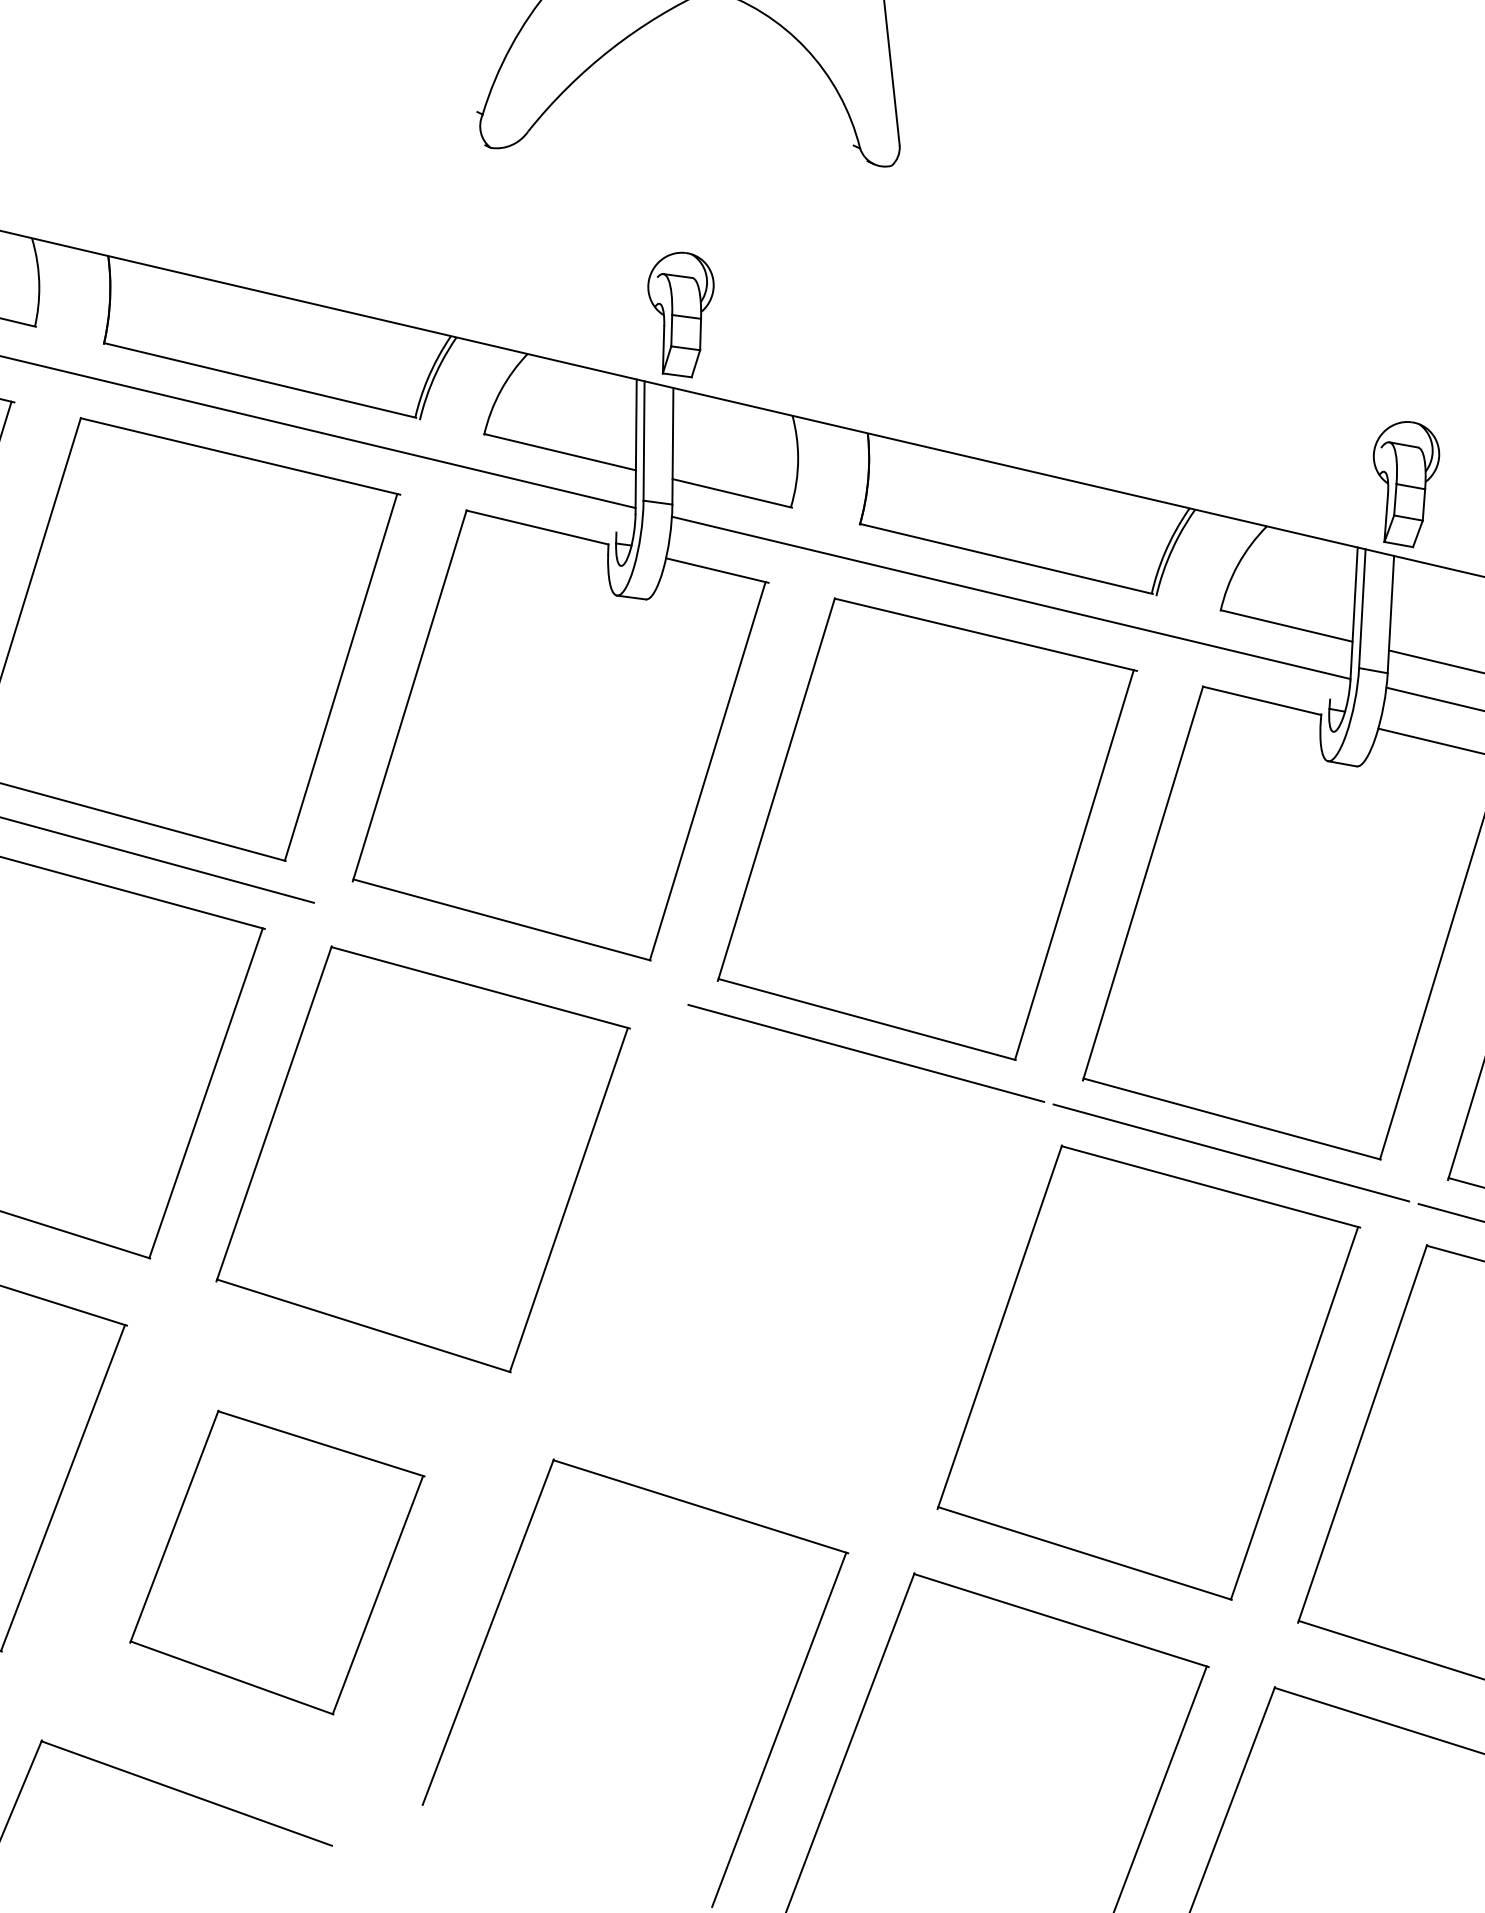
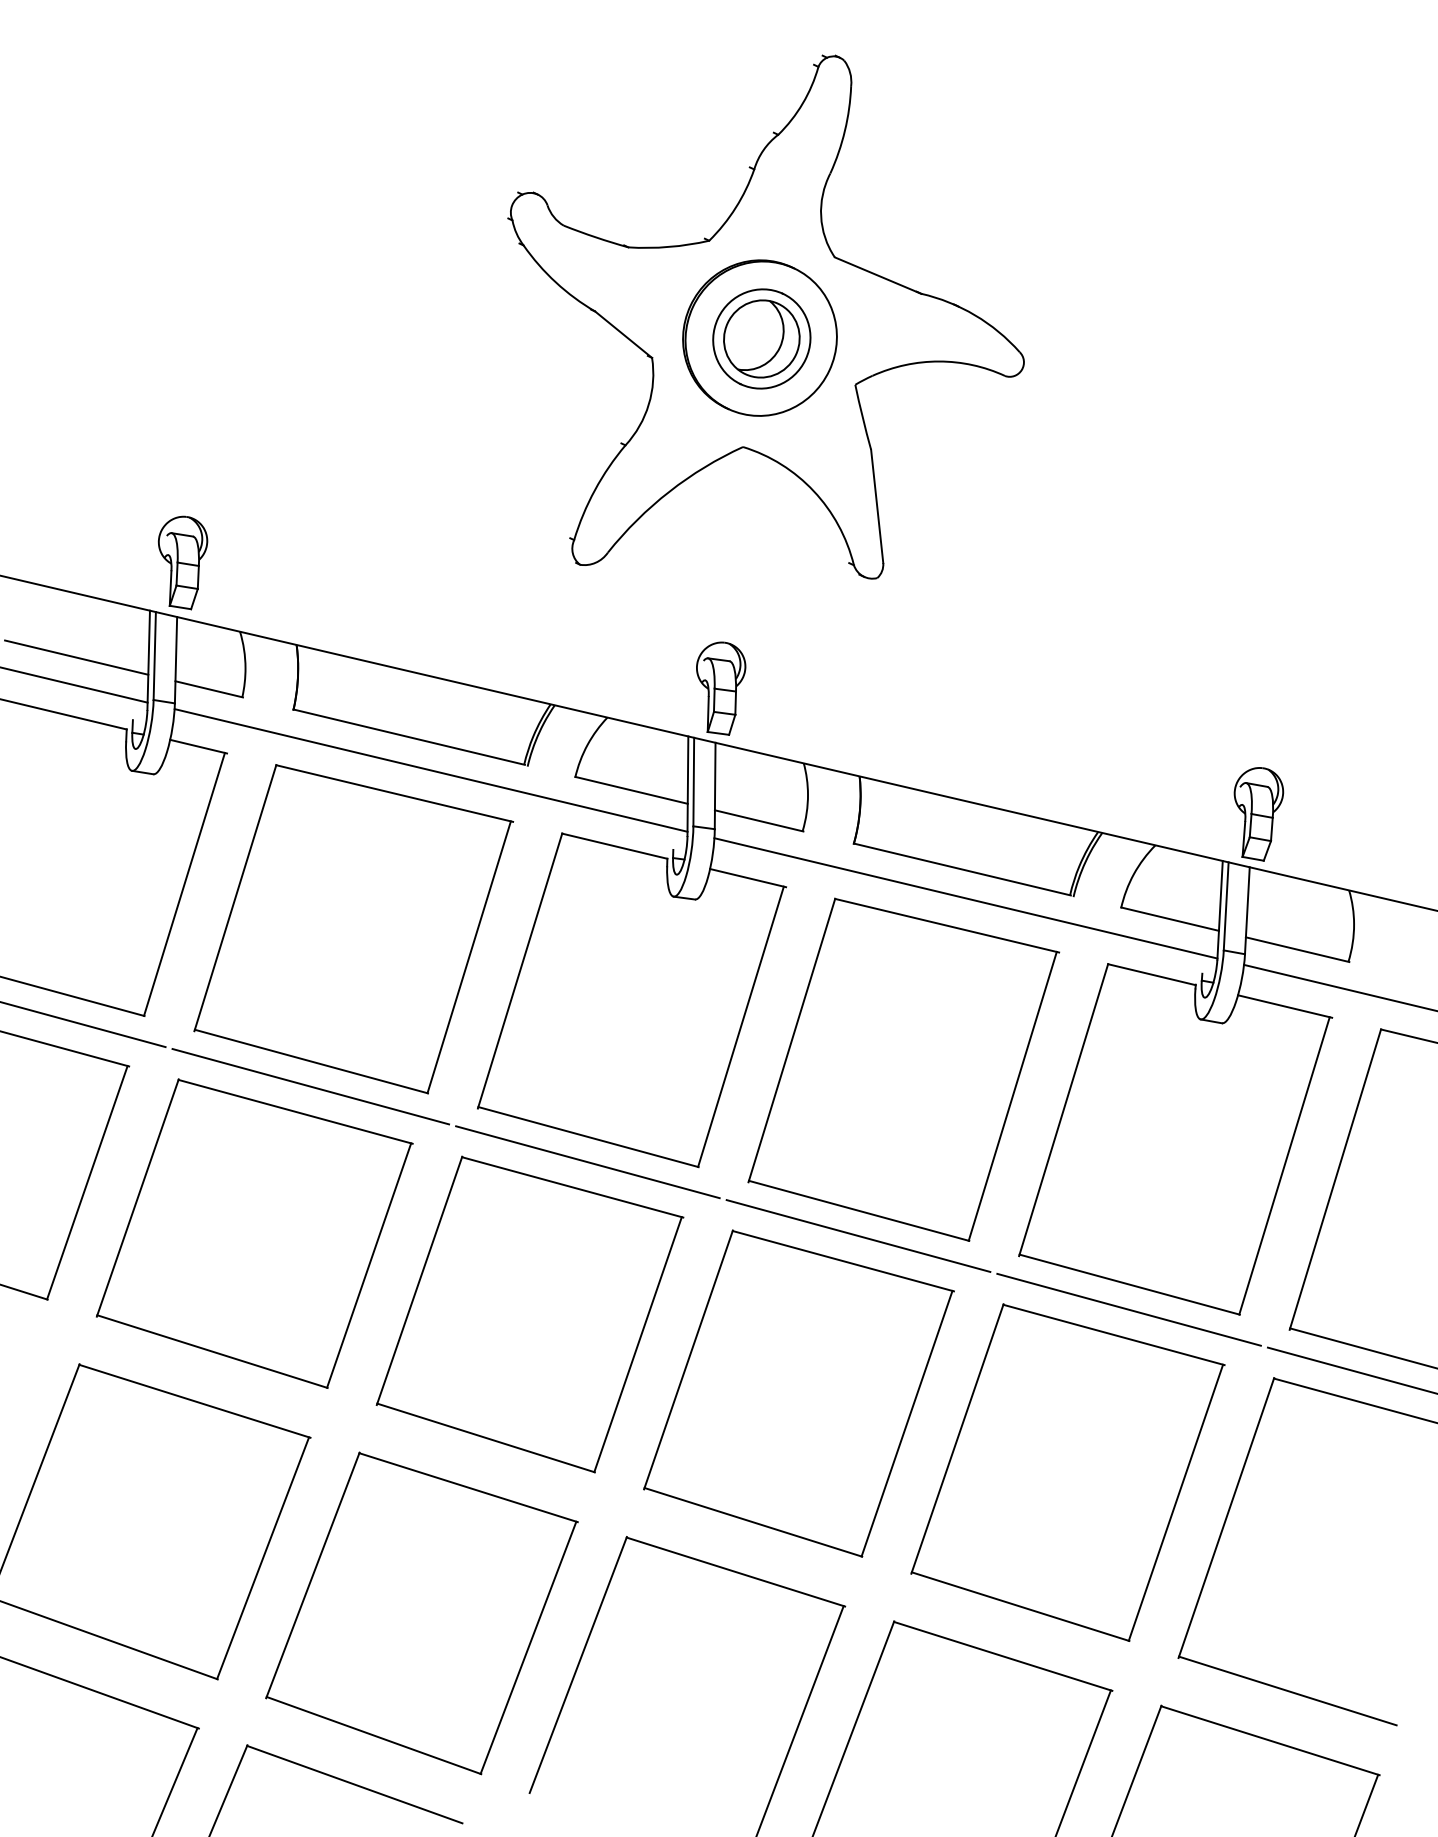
line: (500, 954) -> (587, 1162), added
part: (785, 1265) -> (798, 1393), added
part: (276, 1562) -> (421, 1613), size x1.43

